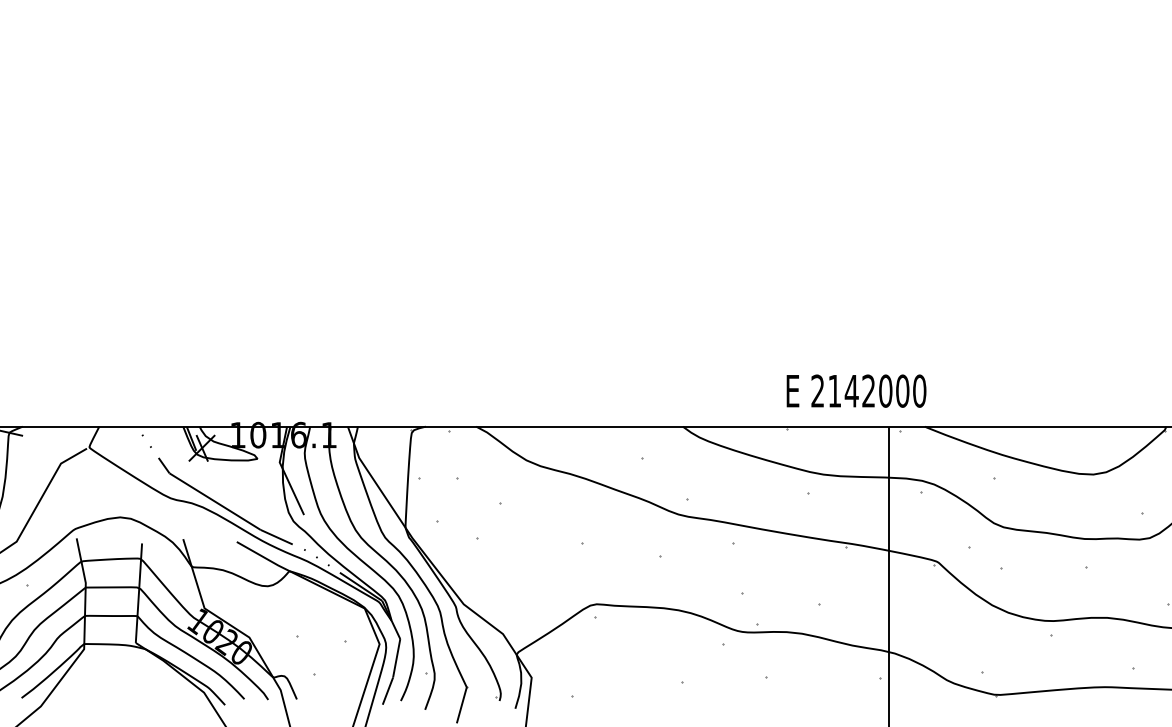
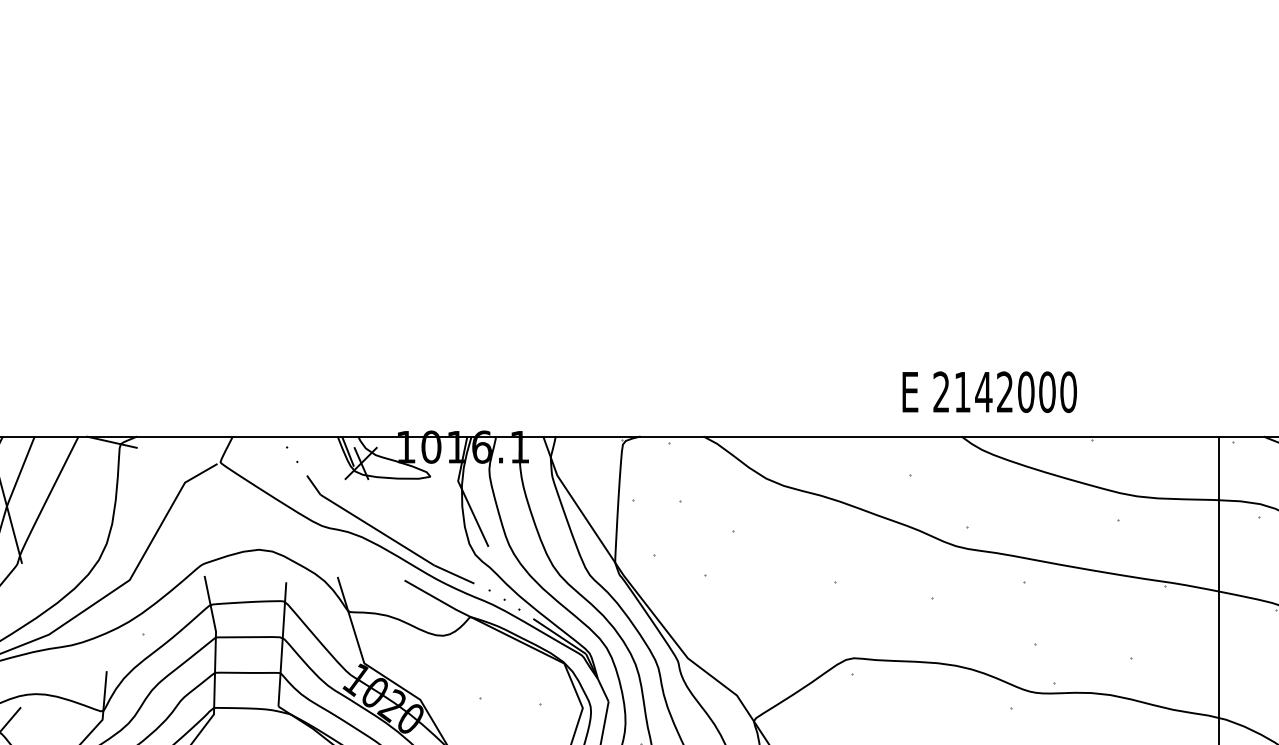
text: (856, 390) -> (989, 391), moved

